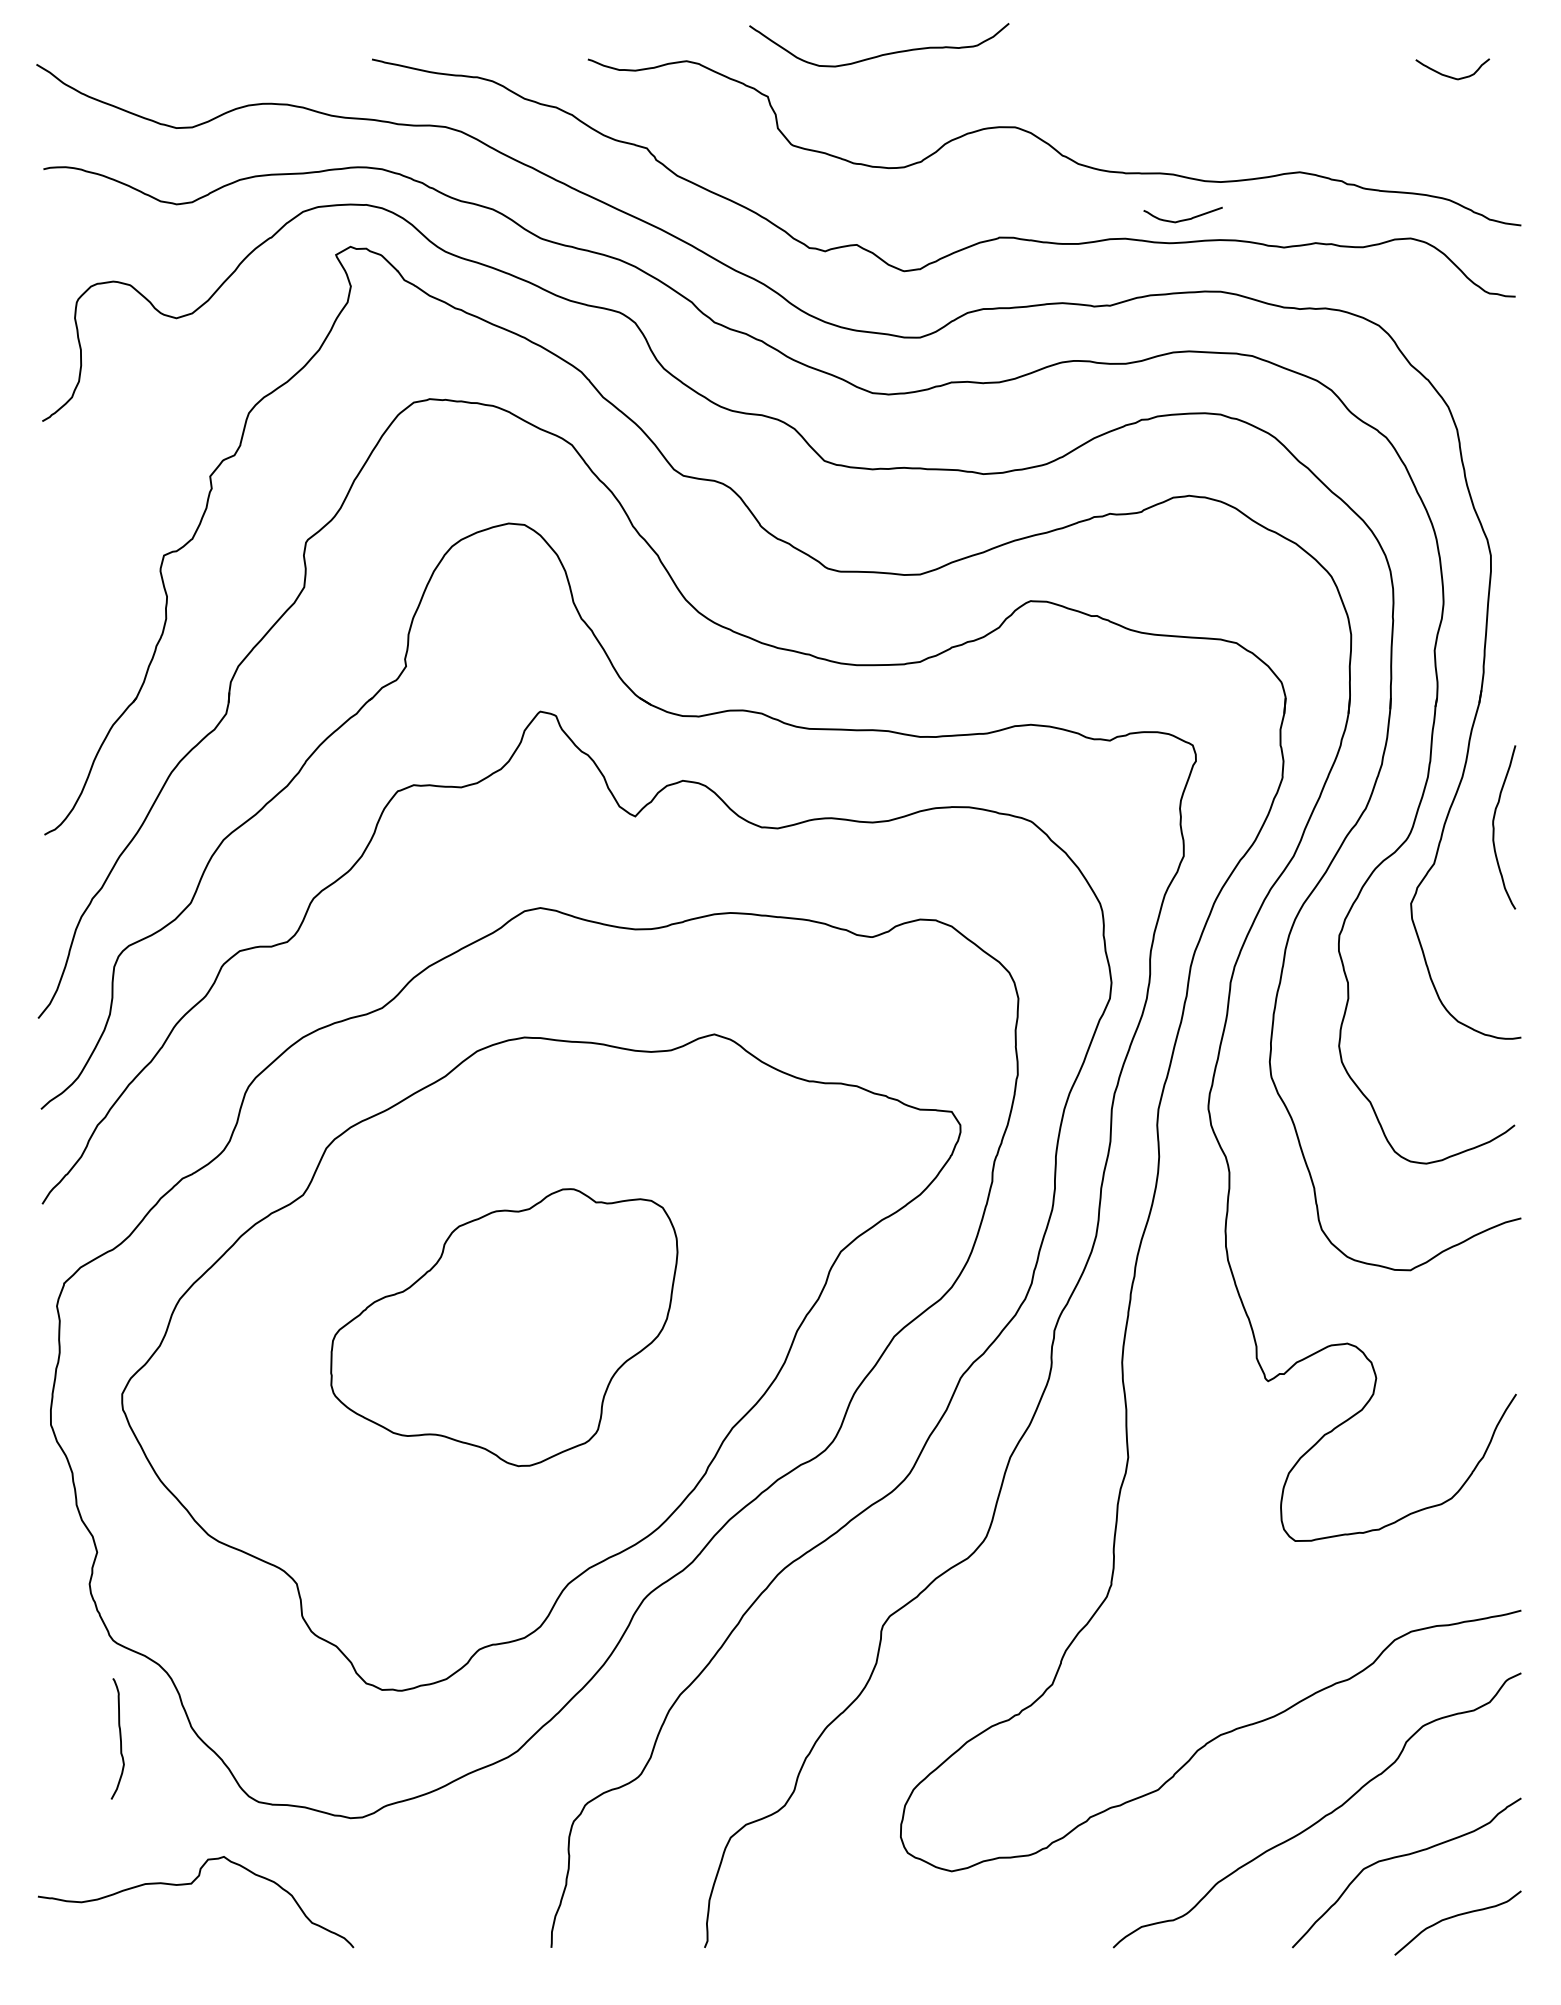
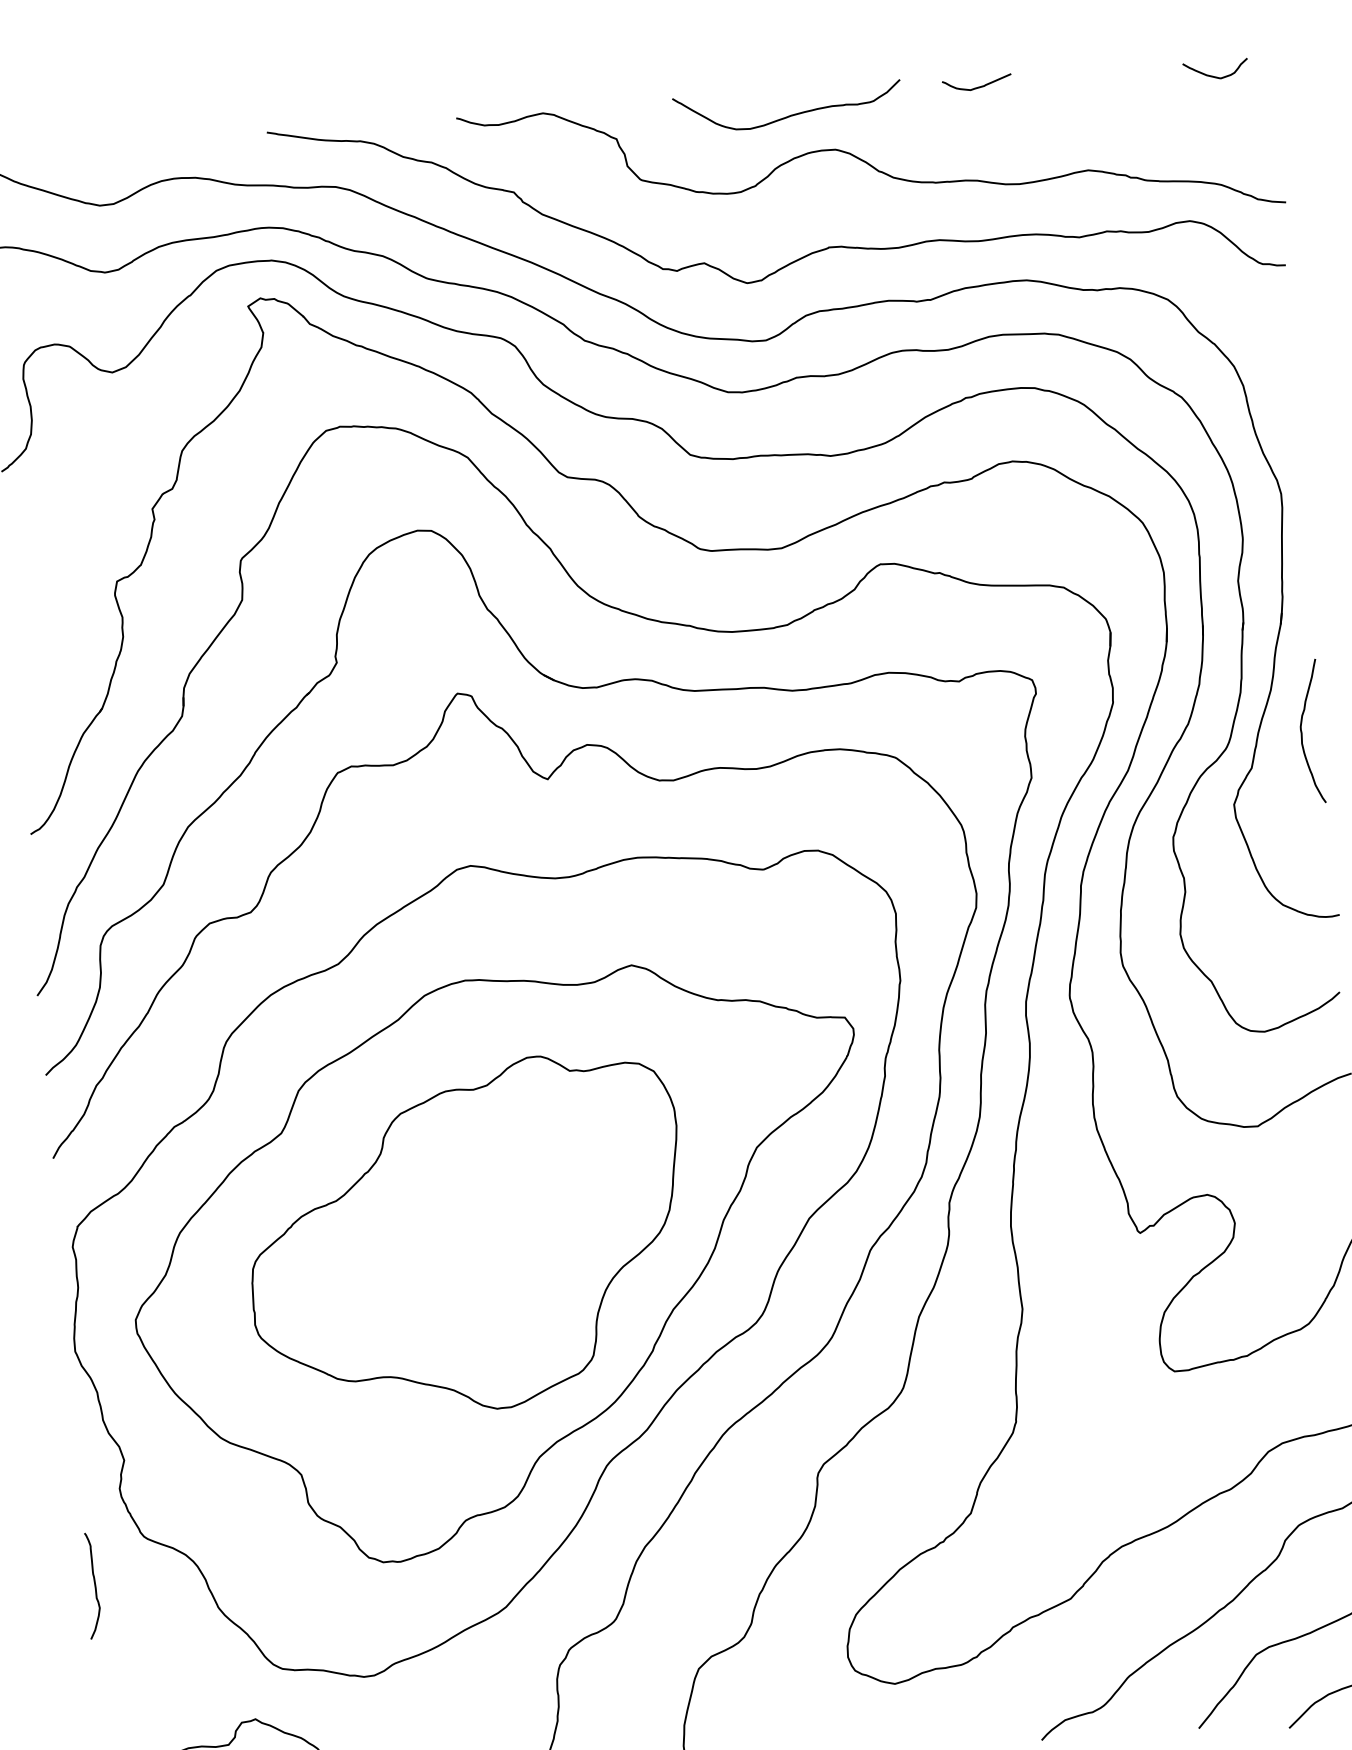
curve: (880, 54) -> (789, 115), moved
curve: (1182, 219) -> (976, 87), moved
part: (504, 1327) -> (466, 1236), size x1.43
curve: (119, 1738) -> (94, 1585), moved

